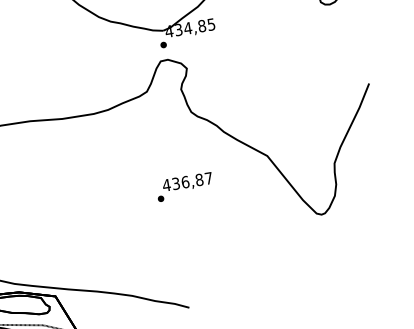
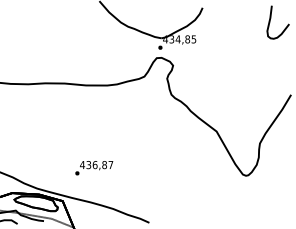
text: (185, 187) -> (94, 168), moved

